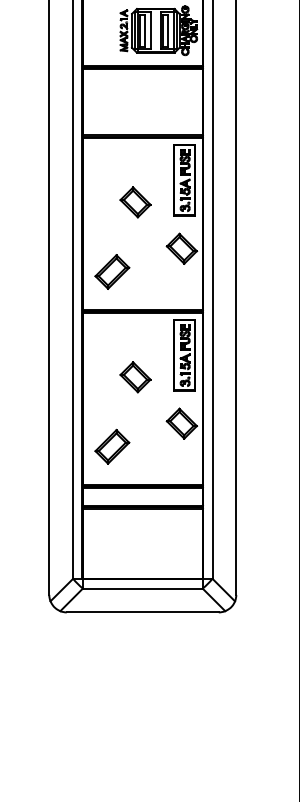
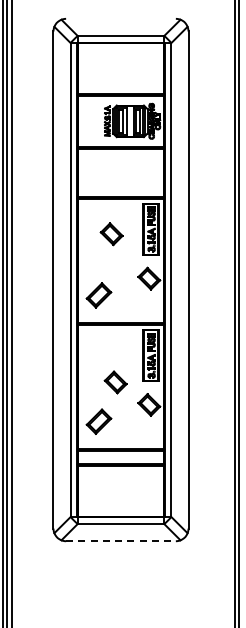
part: (135, 202) -> (111, 234), moved
part: (135, 377) -> (115, 382), moved
line: (142, 612) -> (120, 541), solid -> dashed

